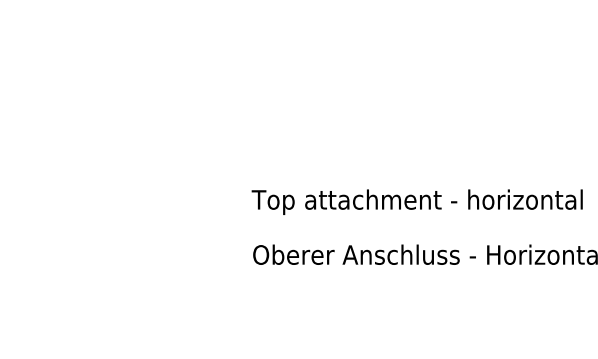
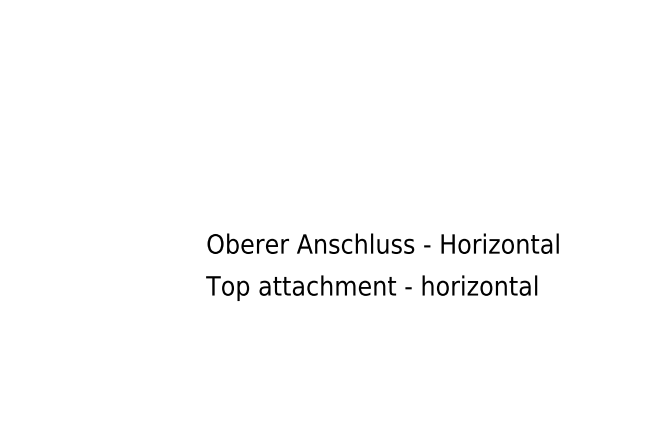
text: (417, 201) -> (371, 287), moved

